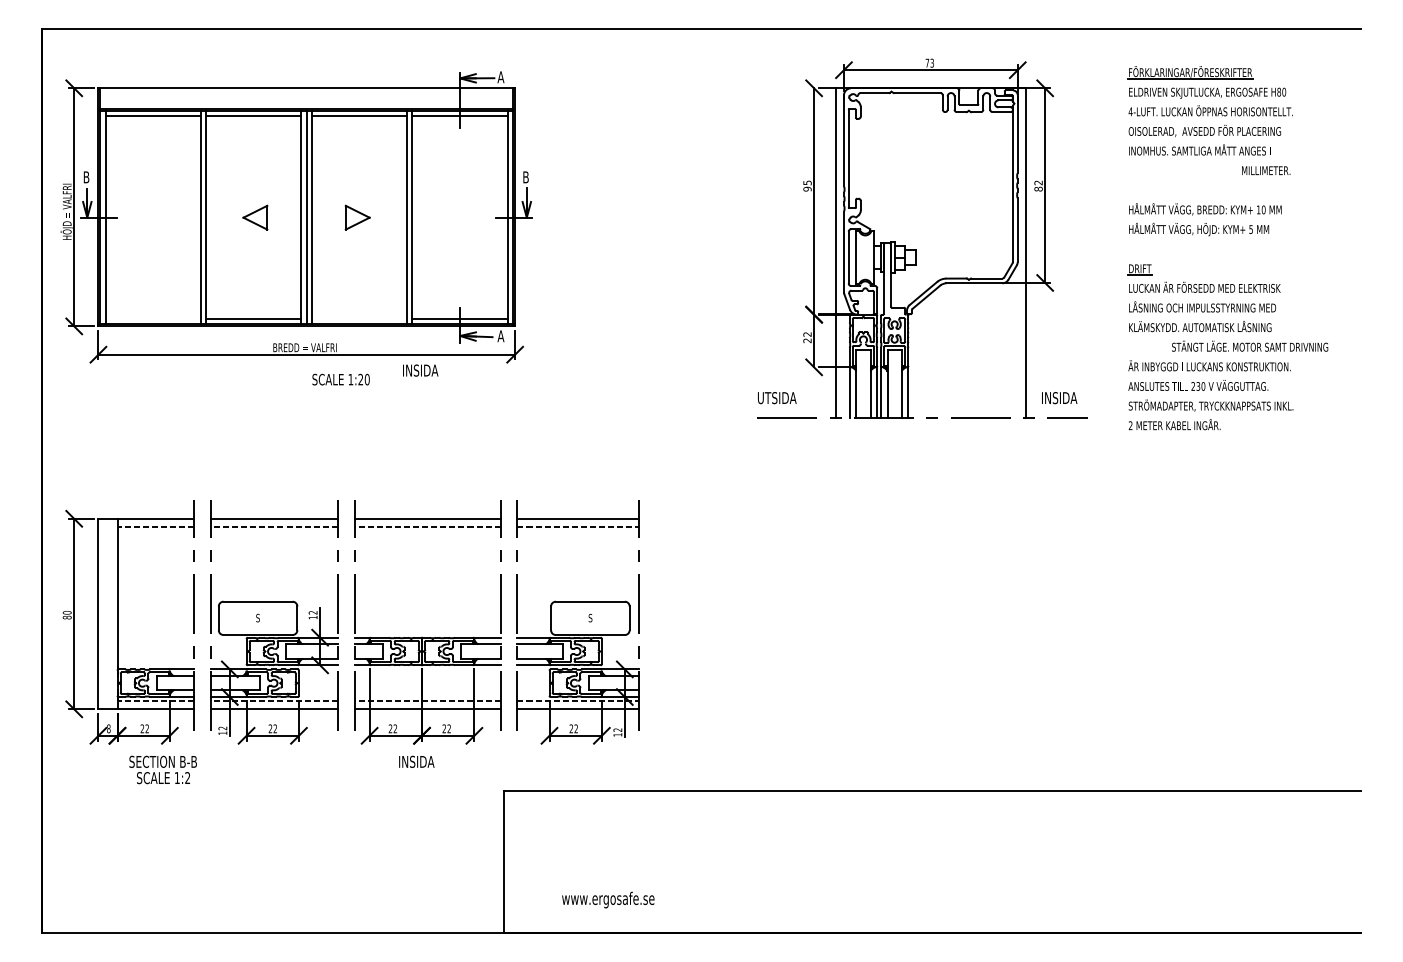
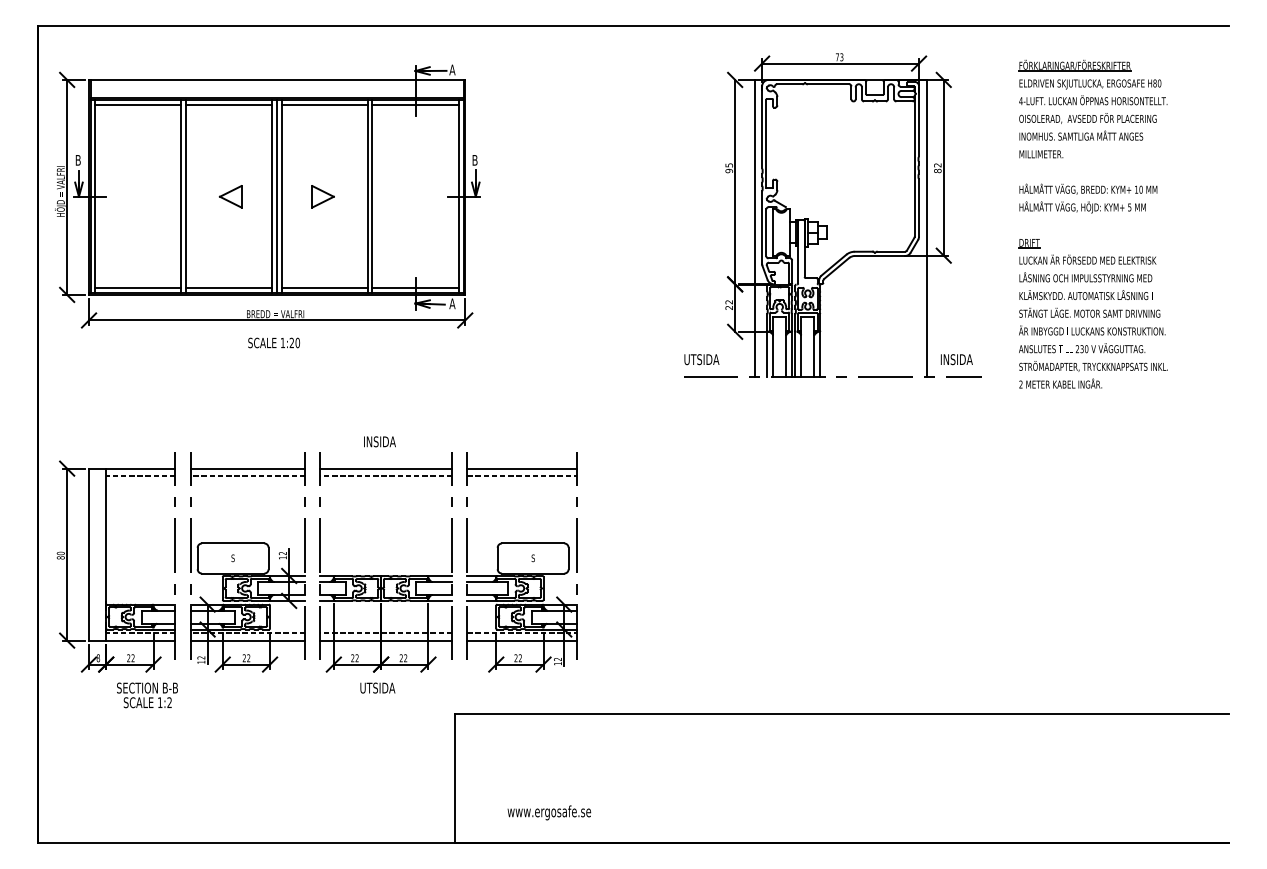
text: (1266, 170) -> (1041, 154), moved
line: (153, 319) -> (138, 288), added
line: (359, 319) -> (324, 288), added
text: (1249, 345) -> (1089, 312), moved
text: (420, 370) -> (379, 441), moved
text: (340, 379) -> (273, 342), moved
text: (417, 761) -> (377, 687), INSIDA -> UTSIDA

